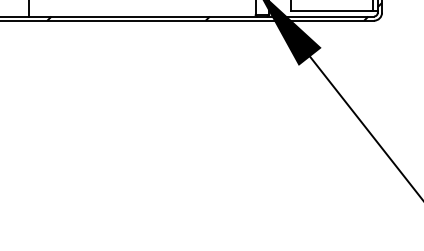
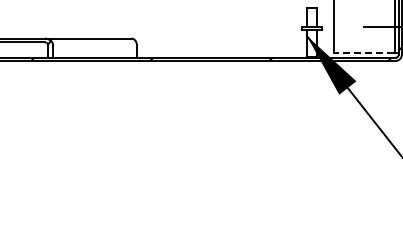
line: (331, 10) -> (363, 53), solid -> dashed

